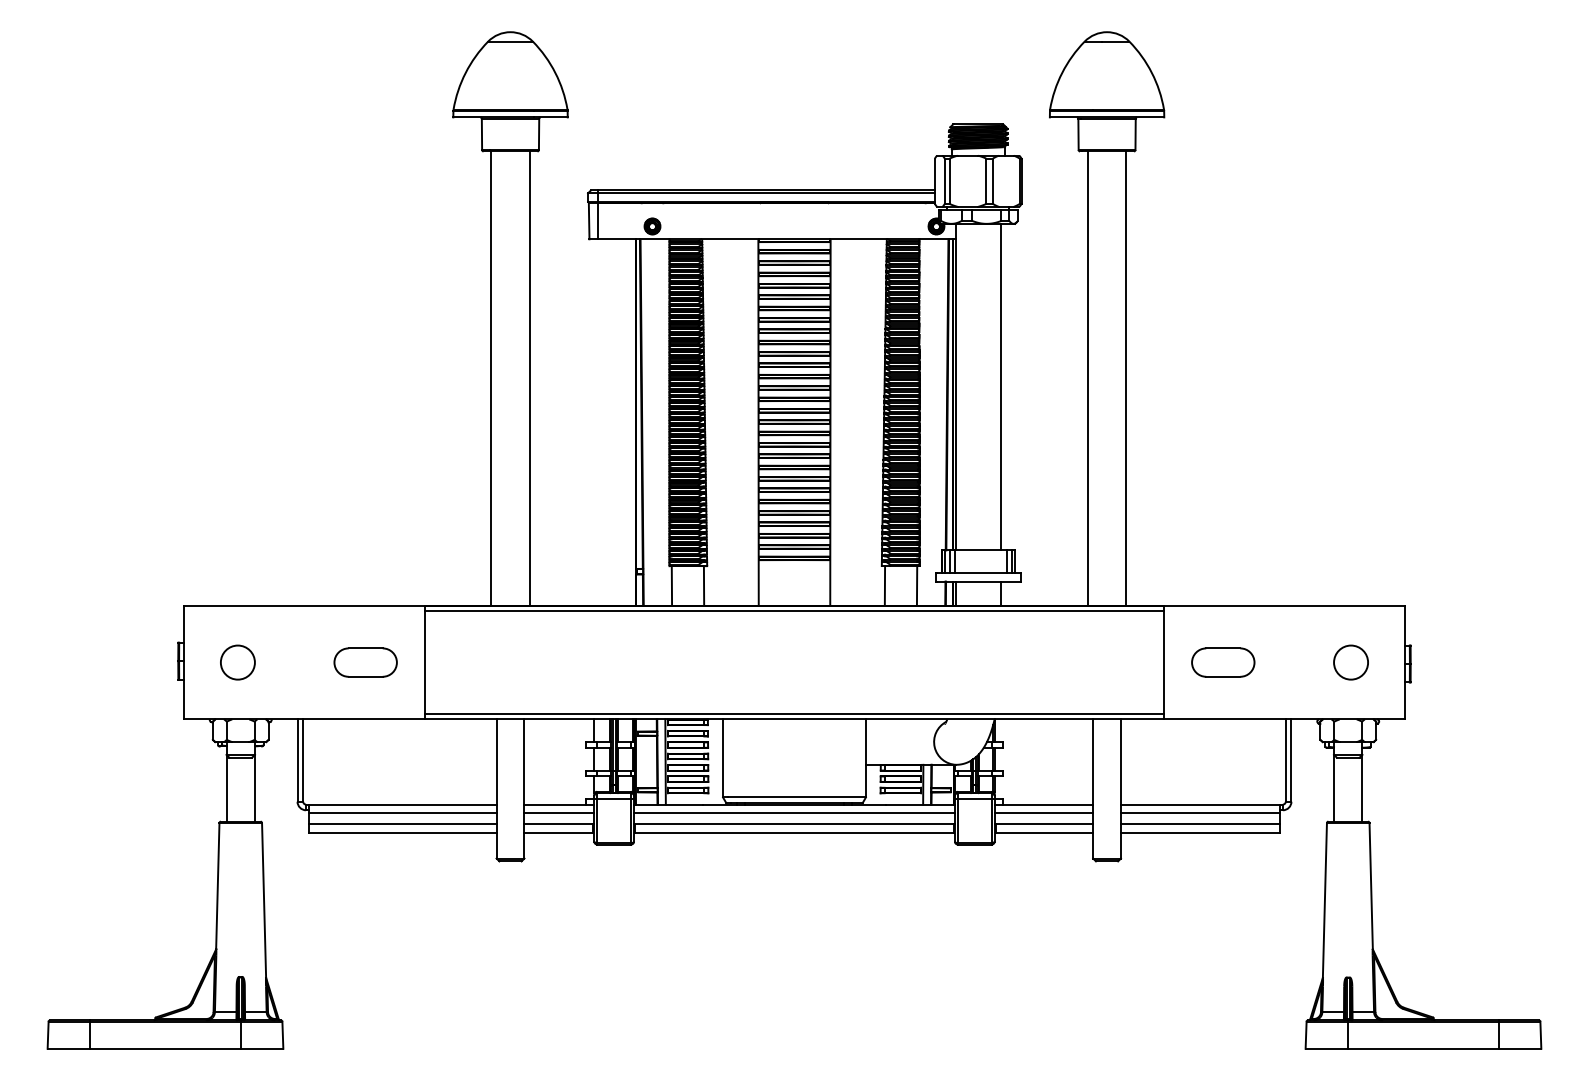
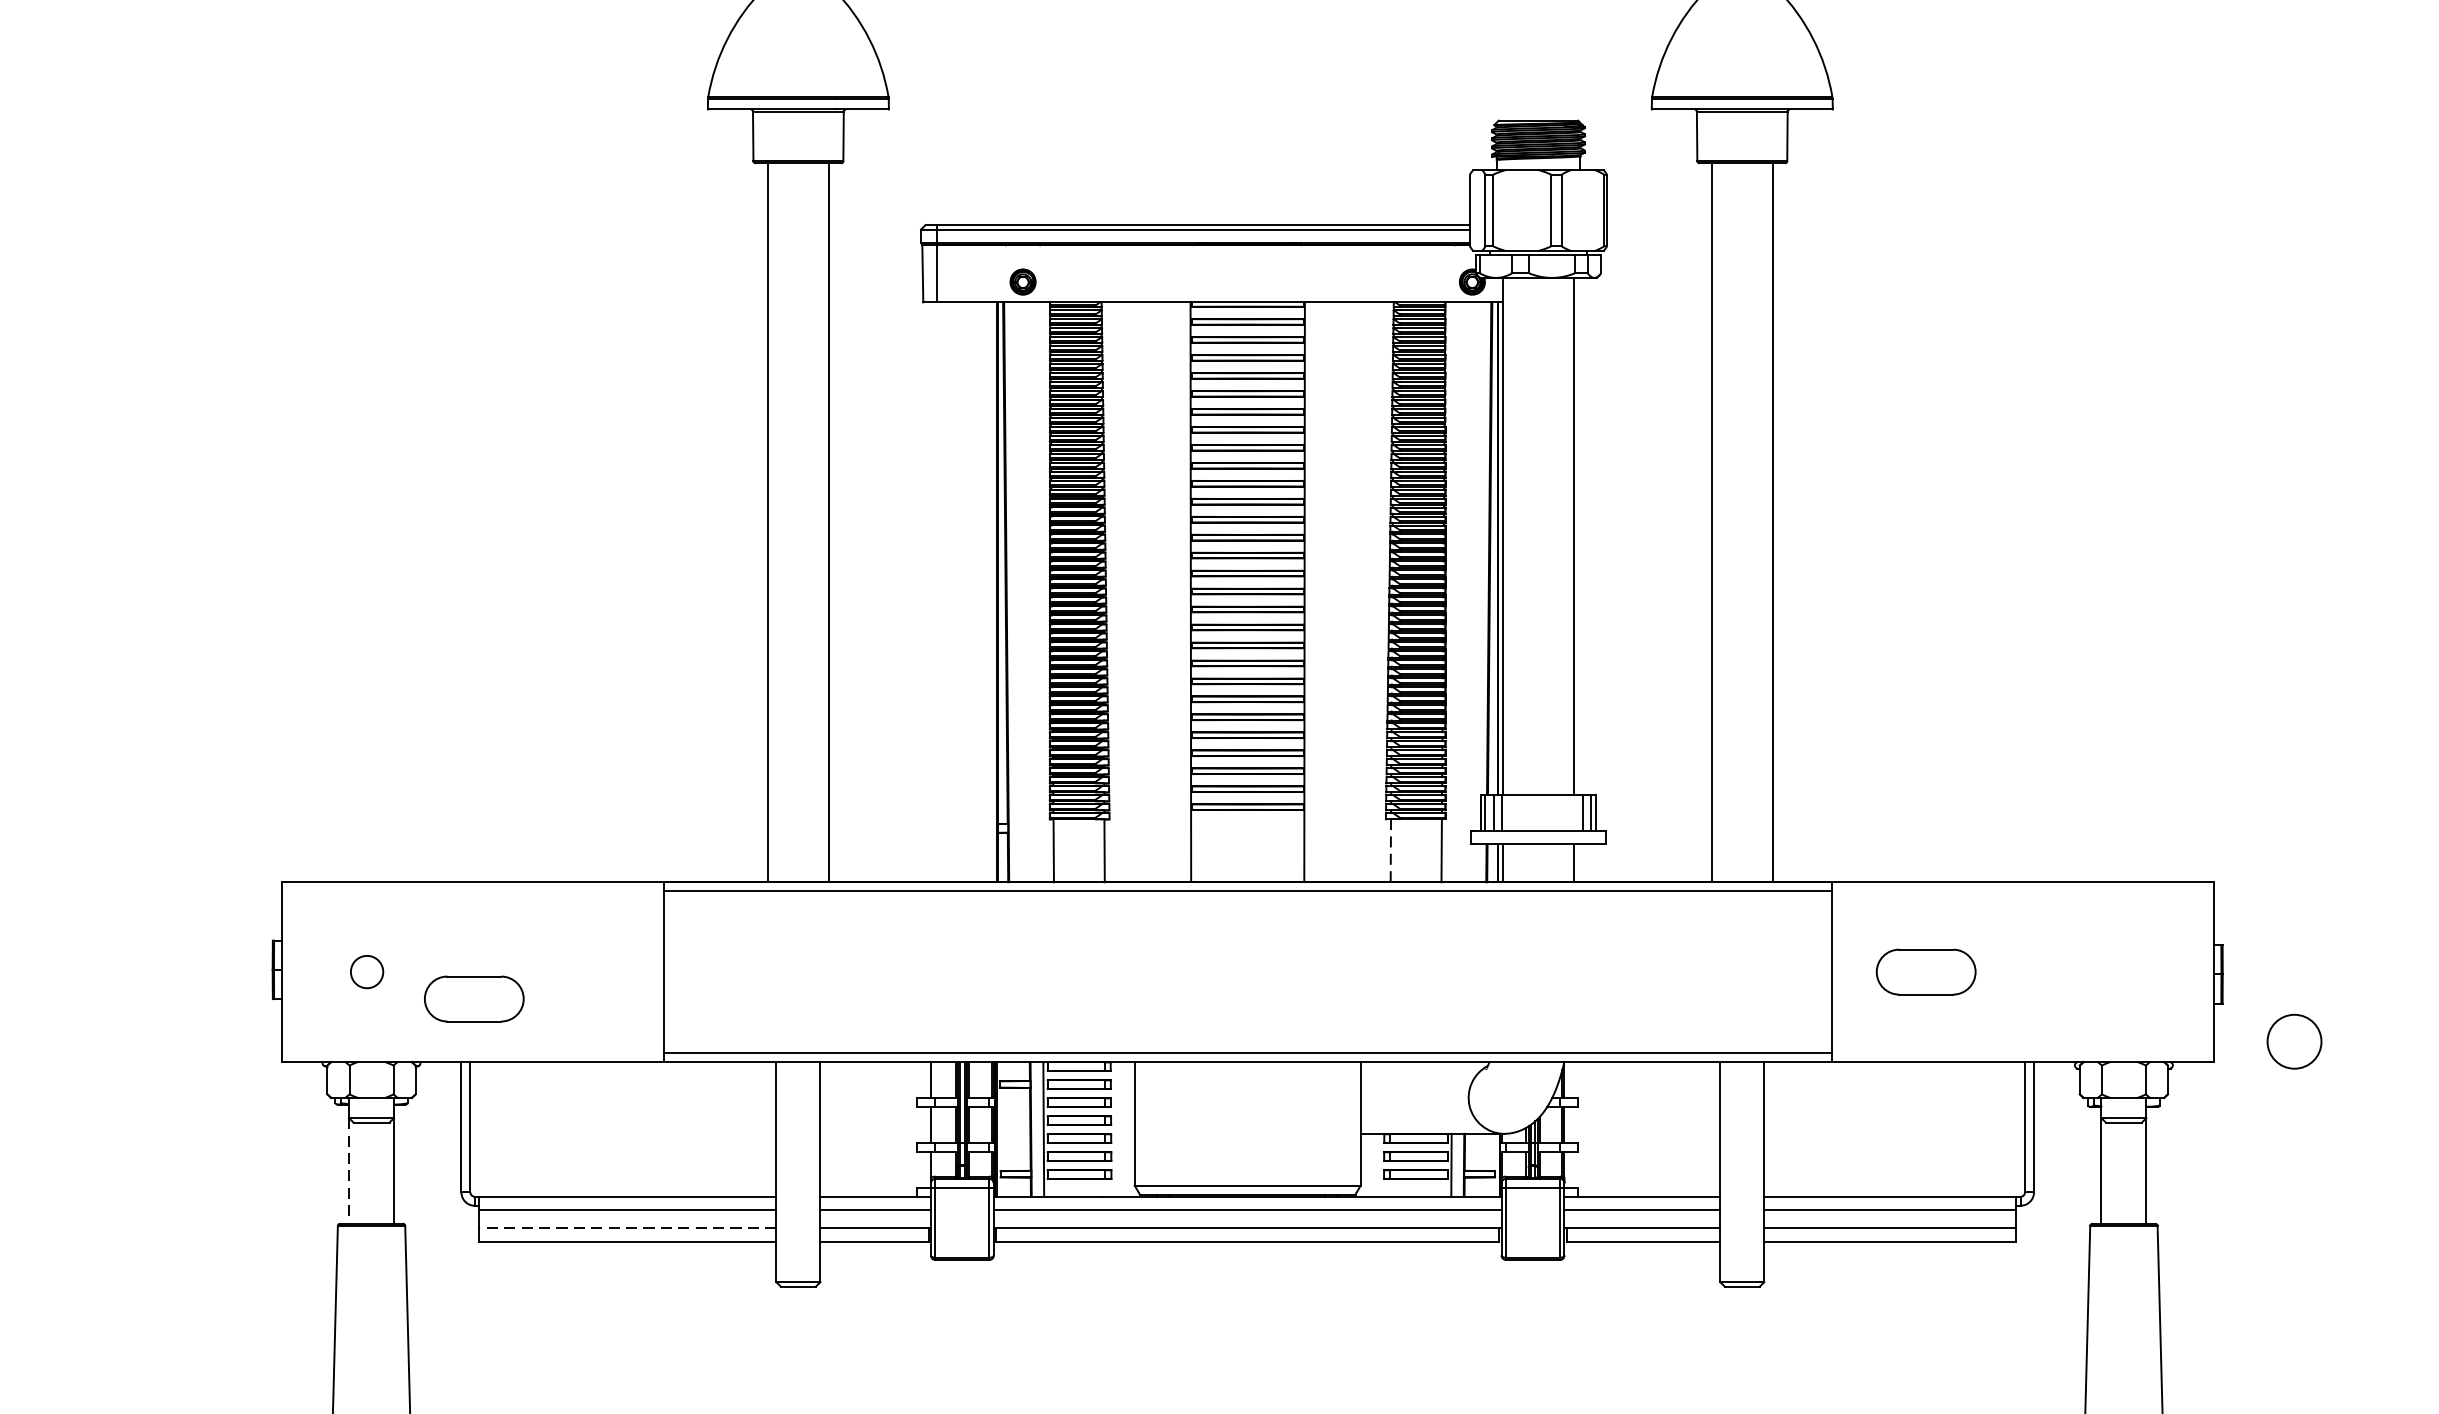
line: (884, 585) -> (1390, 850), solid -> dashed
circle: (237, 662) -> (366, 971), size x0.6
part: (365, 662) -> (473, 998), moved
circle: (1350, 662) -> (2293, 1041), moved
line: (226, 788) -> (348, 1171), solid -> dashed
line: (402, 824) -> (627, 1228), solid -> dashed

